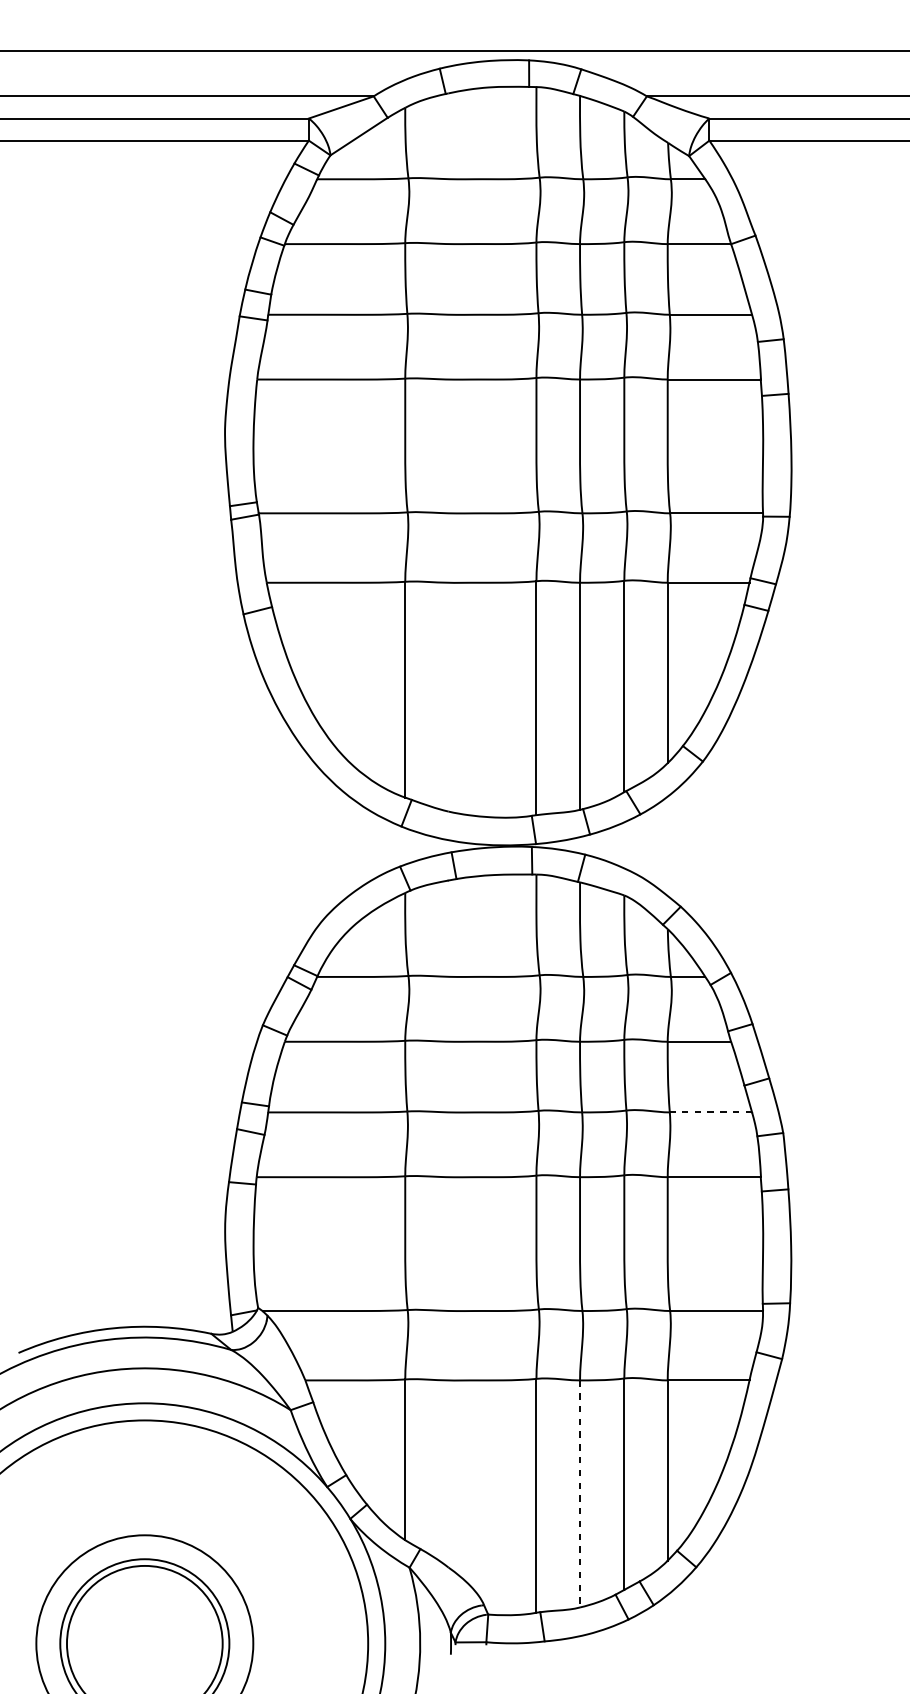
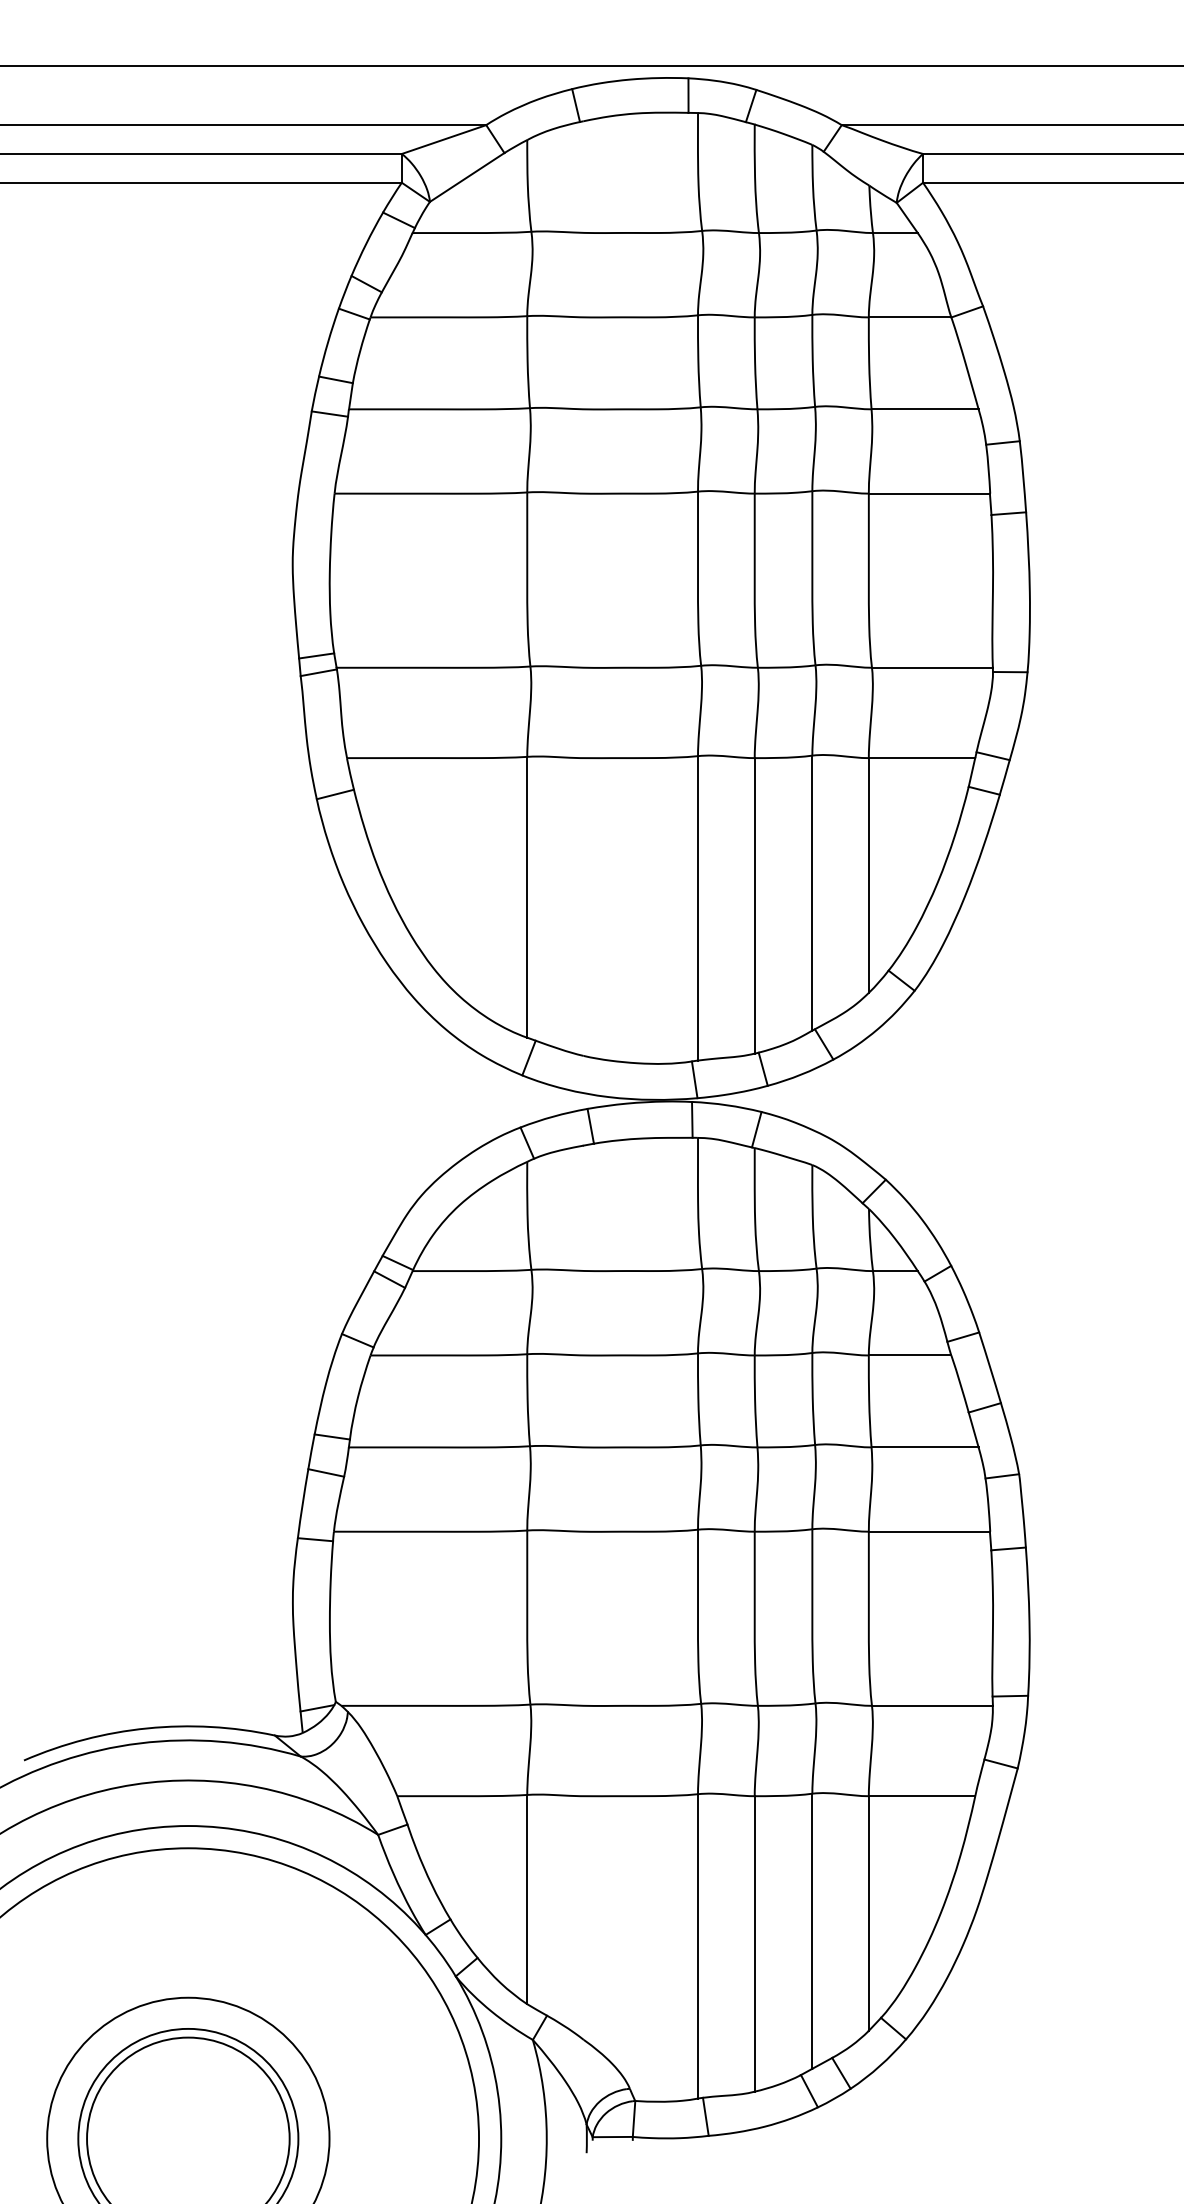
line: (711, 1112) -> (925, 1447), dashed -> solid
line: (579, 1493) -> (754, 1943), dashed -> solid

